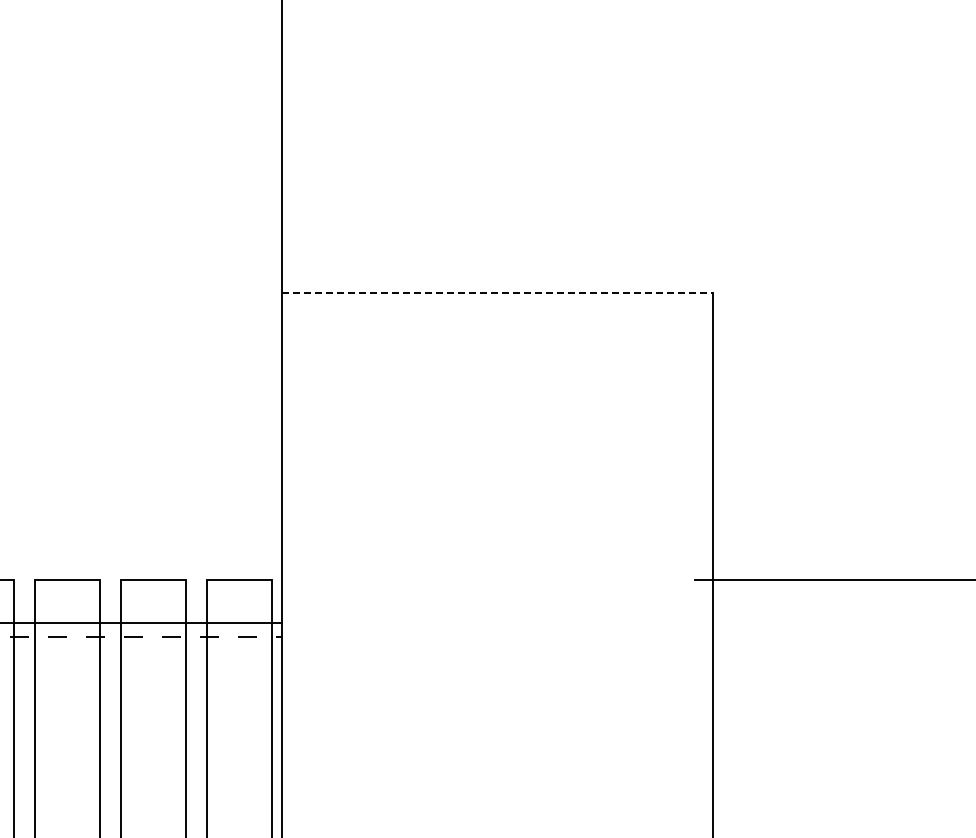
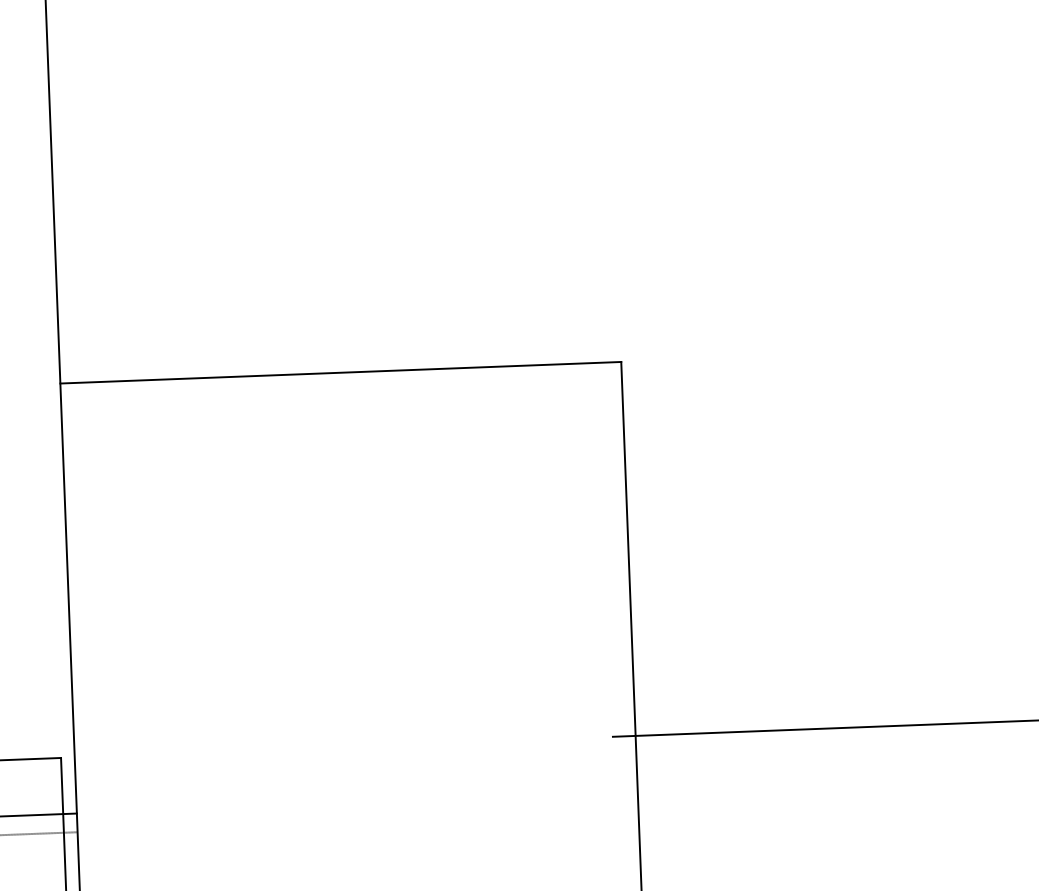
line: (498, 292) -> (342, 372), dashed -> solid

